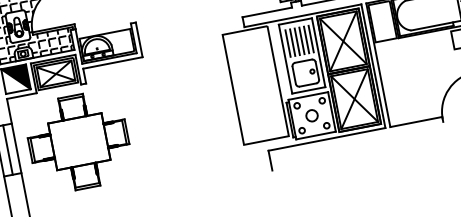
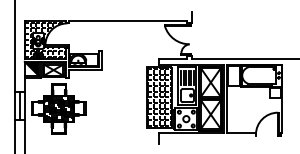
hatch: (255, 84) -> (159, 96), added
hatch: (78, 141) -> (58, 108), added

